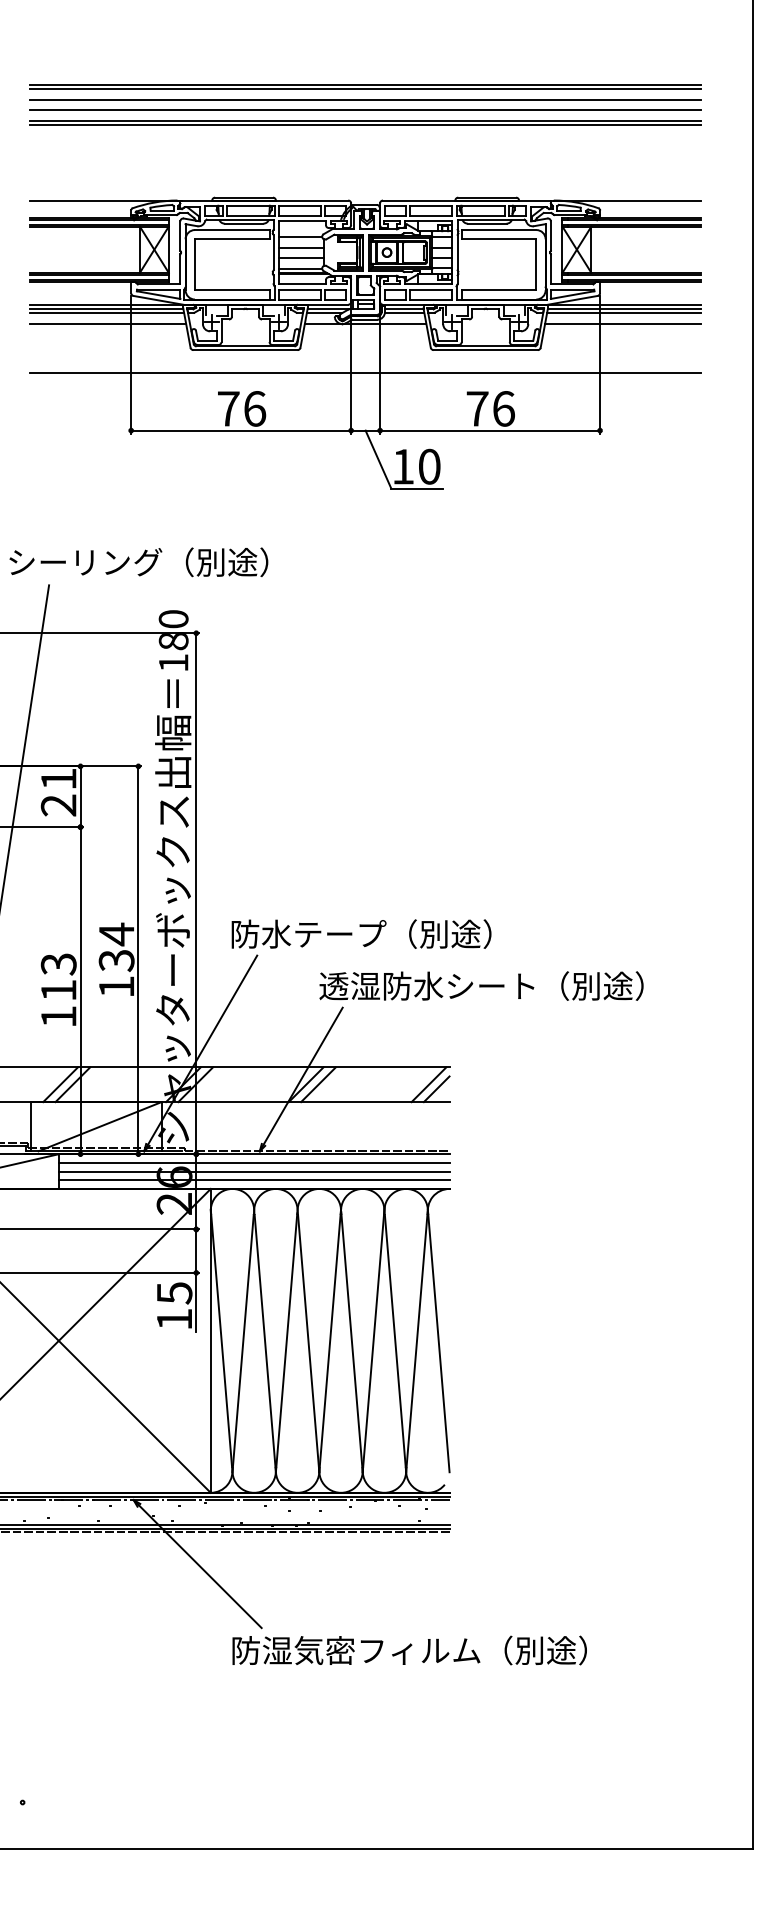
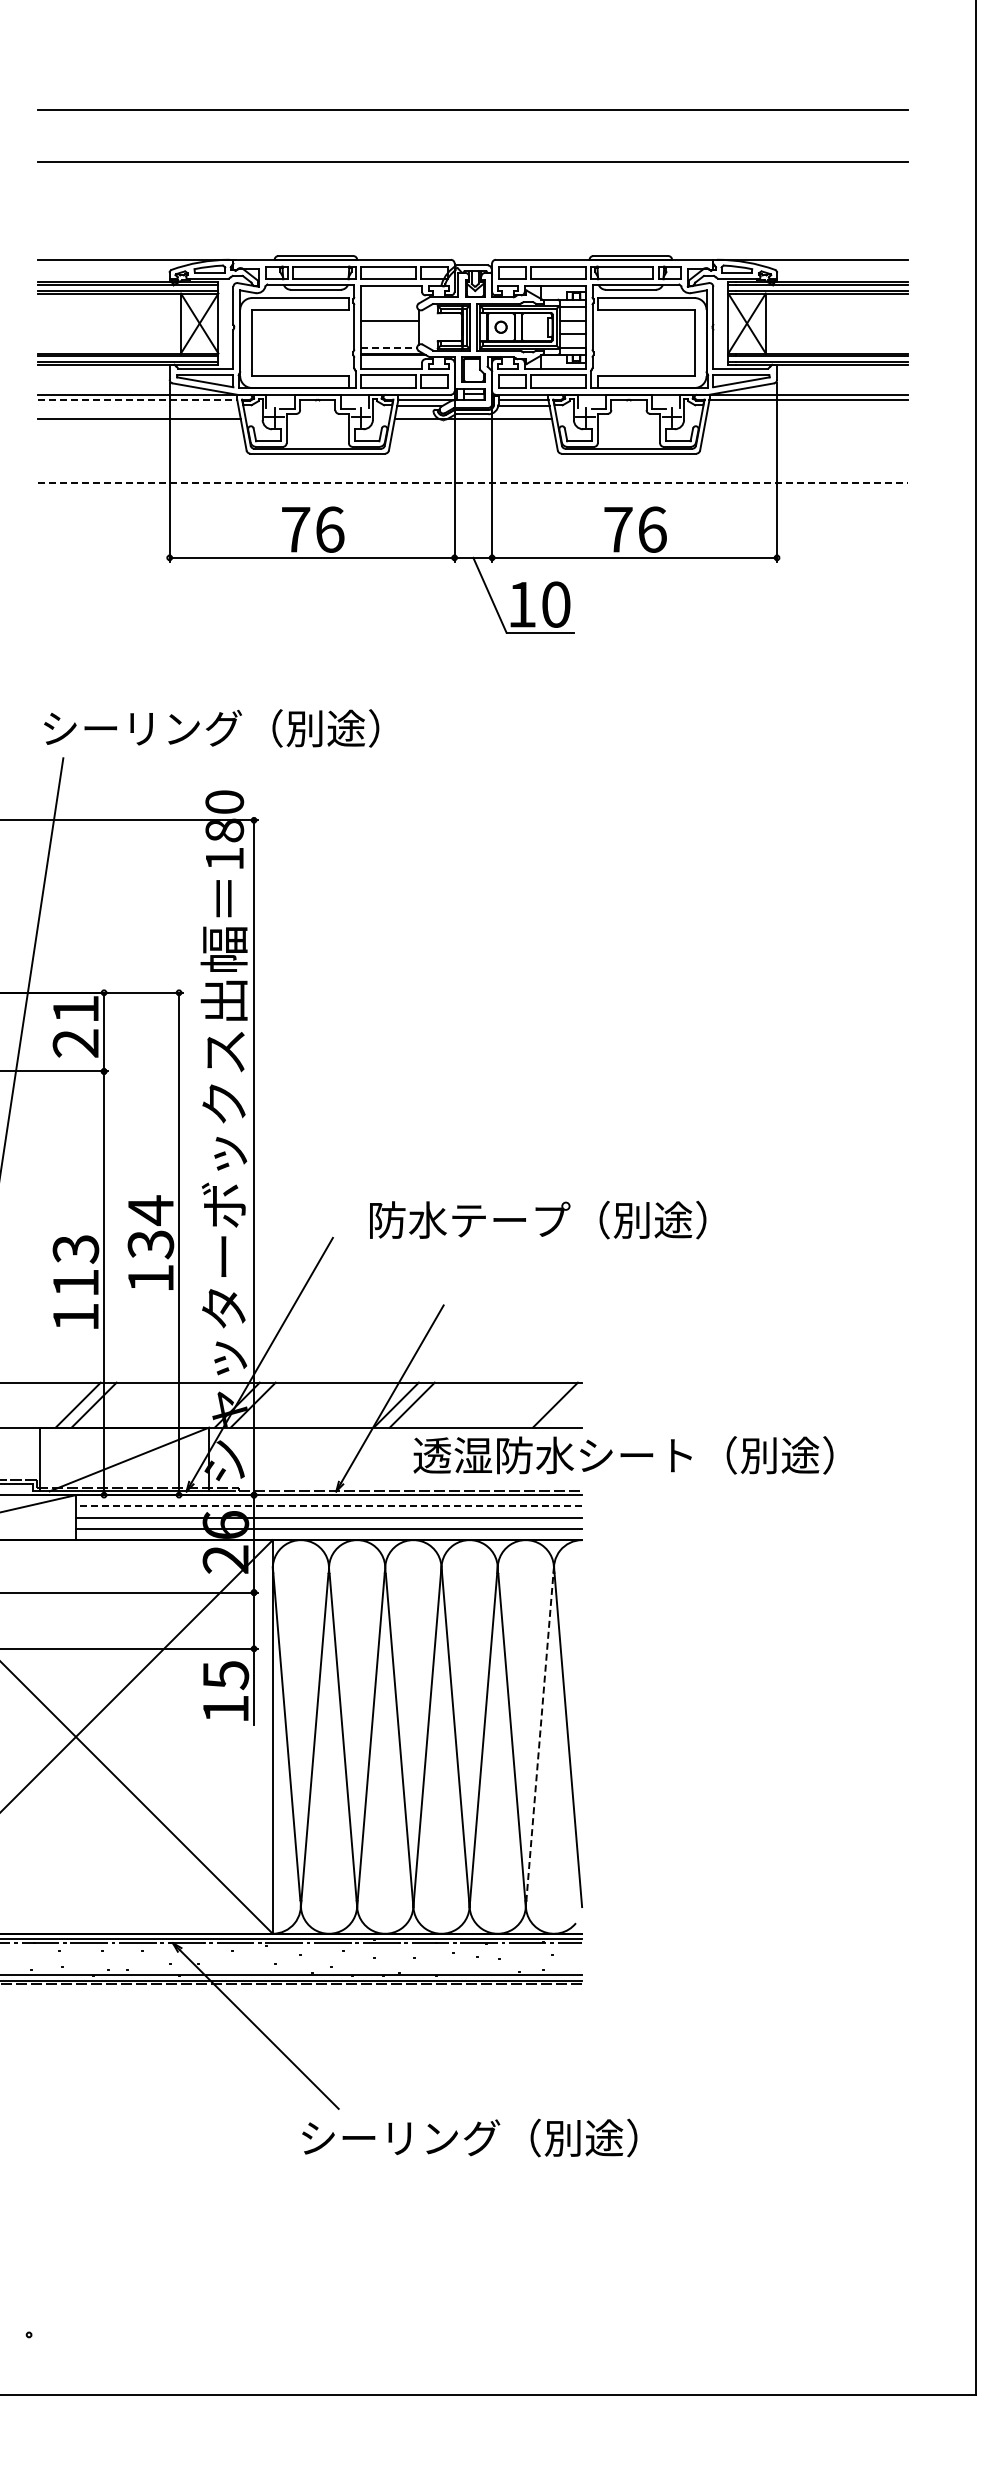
line: (365, 89) -> (473, 115), removed
line: (365, 99) -> (473, 129), removed
line: (365, 109) -> (473, 142), removed
line: (365, 120) -> (473, 156), removed
line: (300, 236) -> (388, 306), removed
line: (300, 257) -> (389, 333), removed
line: (300, 268) -> (389, 347), solid -> dashed
line: (107, 309) -> (138, 400), solid -> dashed
line: (107, 313) -> (138, 406), removed
line: (624, 313) -> (808, 406), removed
line: (622, 323) -> (806, 419), removed
line: (365, 372) -> (473, 482), solid -> dashed
text: (138, 562) -> (211, 728), moved
text: (361, 933) -> (538, 1219), moved
text: (481, 986) -> (623, 1455), moved
line: (436, 1088) -> (565, 1410), removed
line: (253, 1162) -> (328, 1506), solid -> dashed
line: (416, 1341) -> (539, 1737), solid -> dashed
text: (409, 1650) -> (530, 2137), 防湿気密フィルム（別途） -> シーリング（別途）

